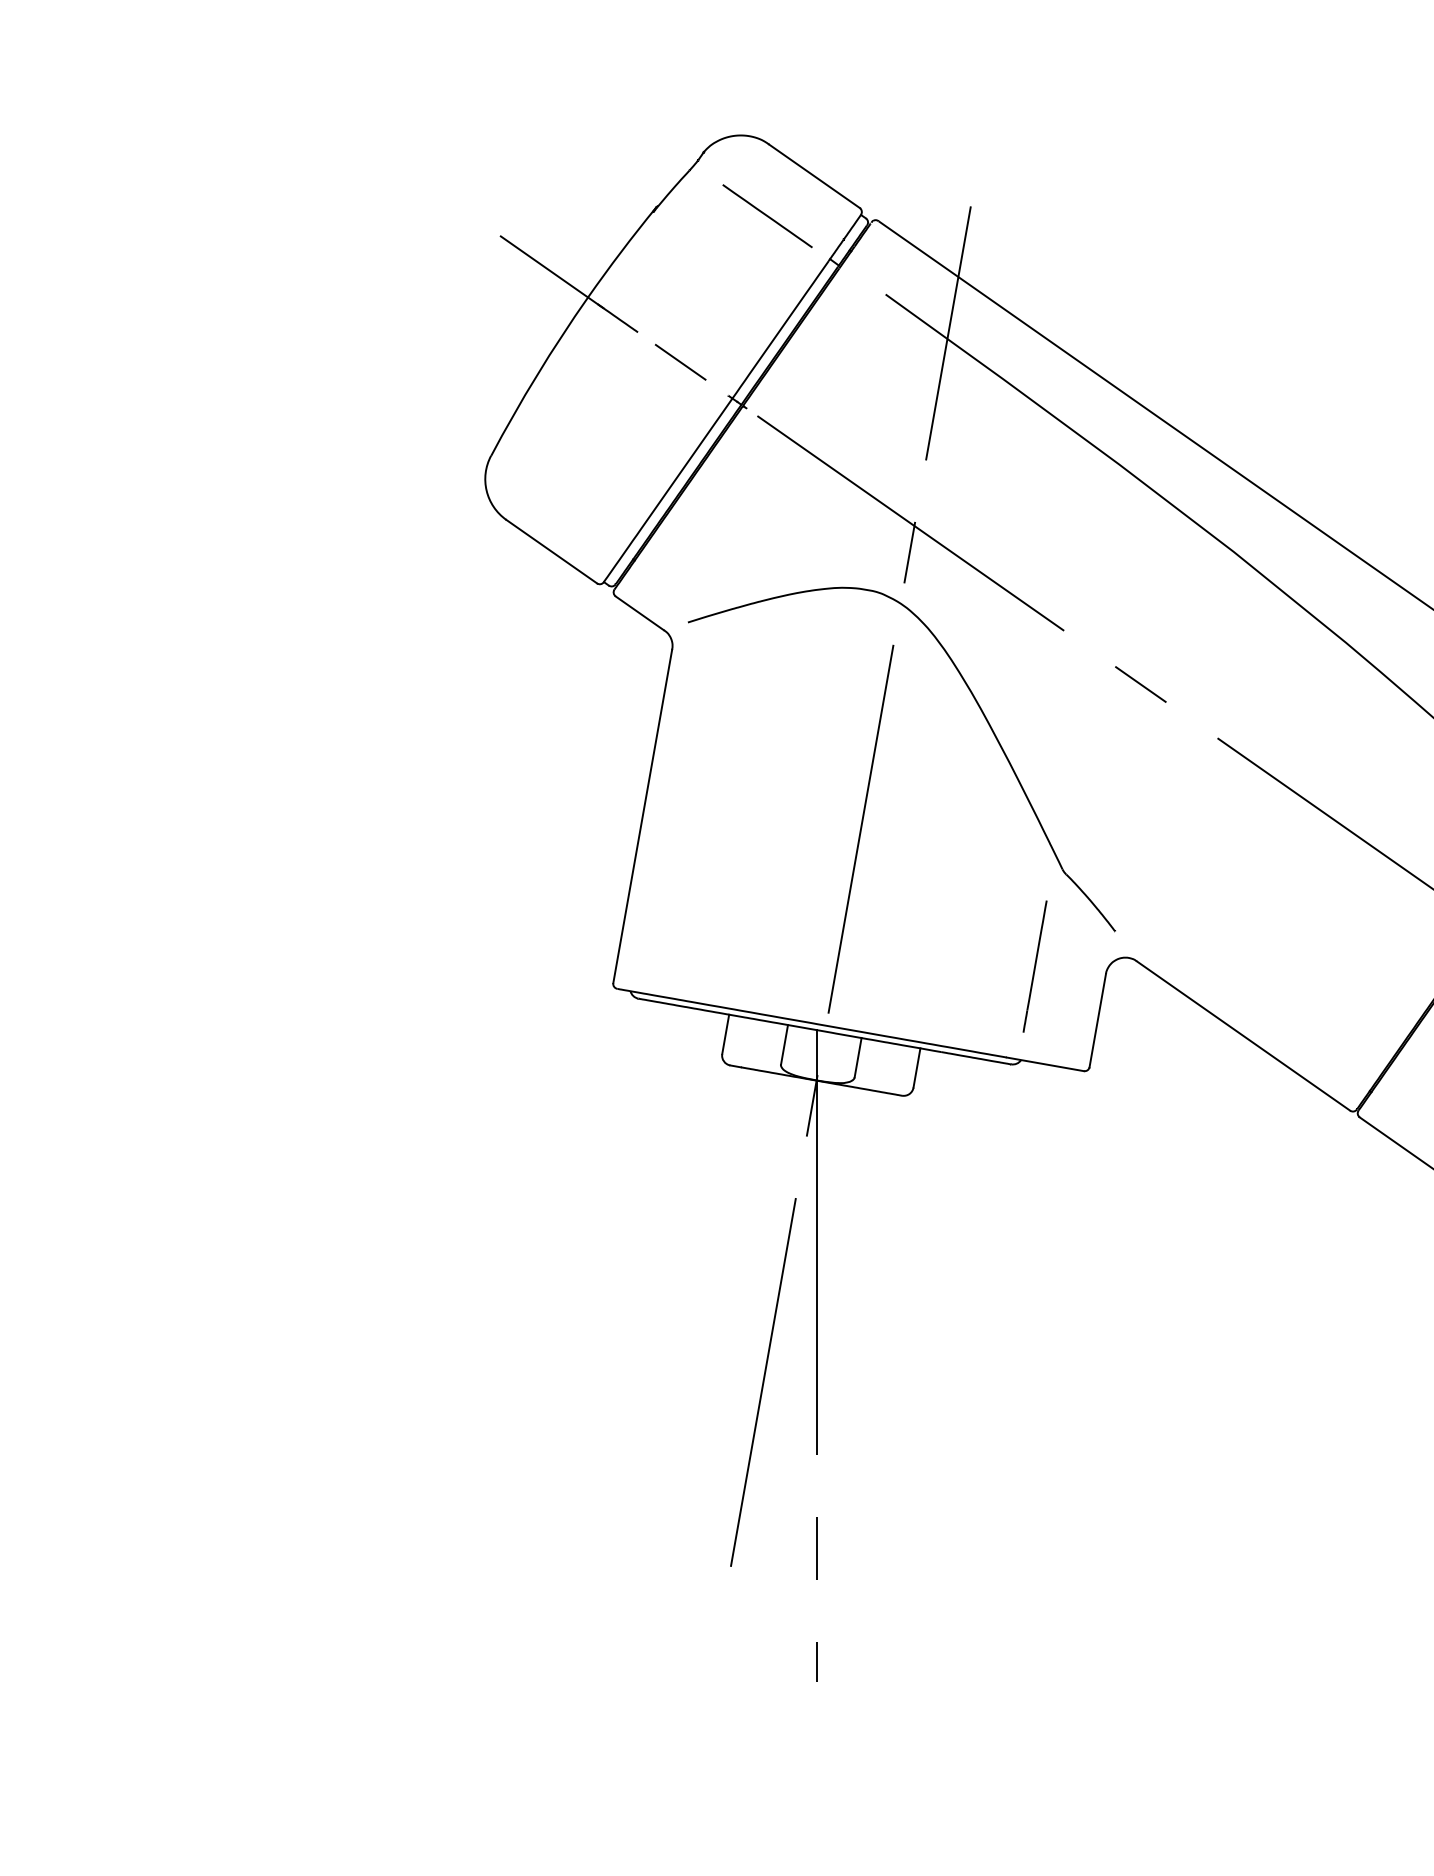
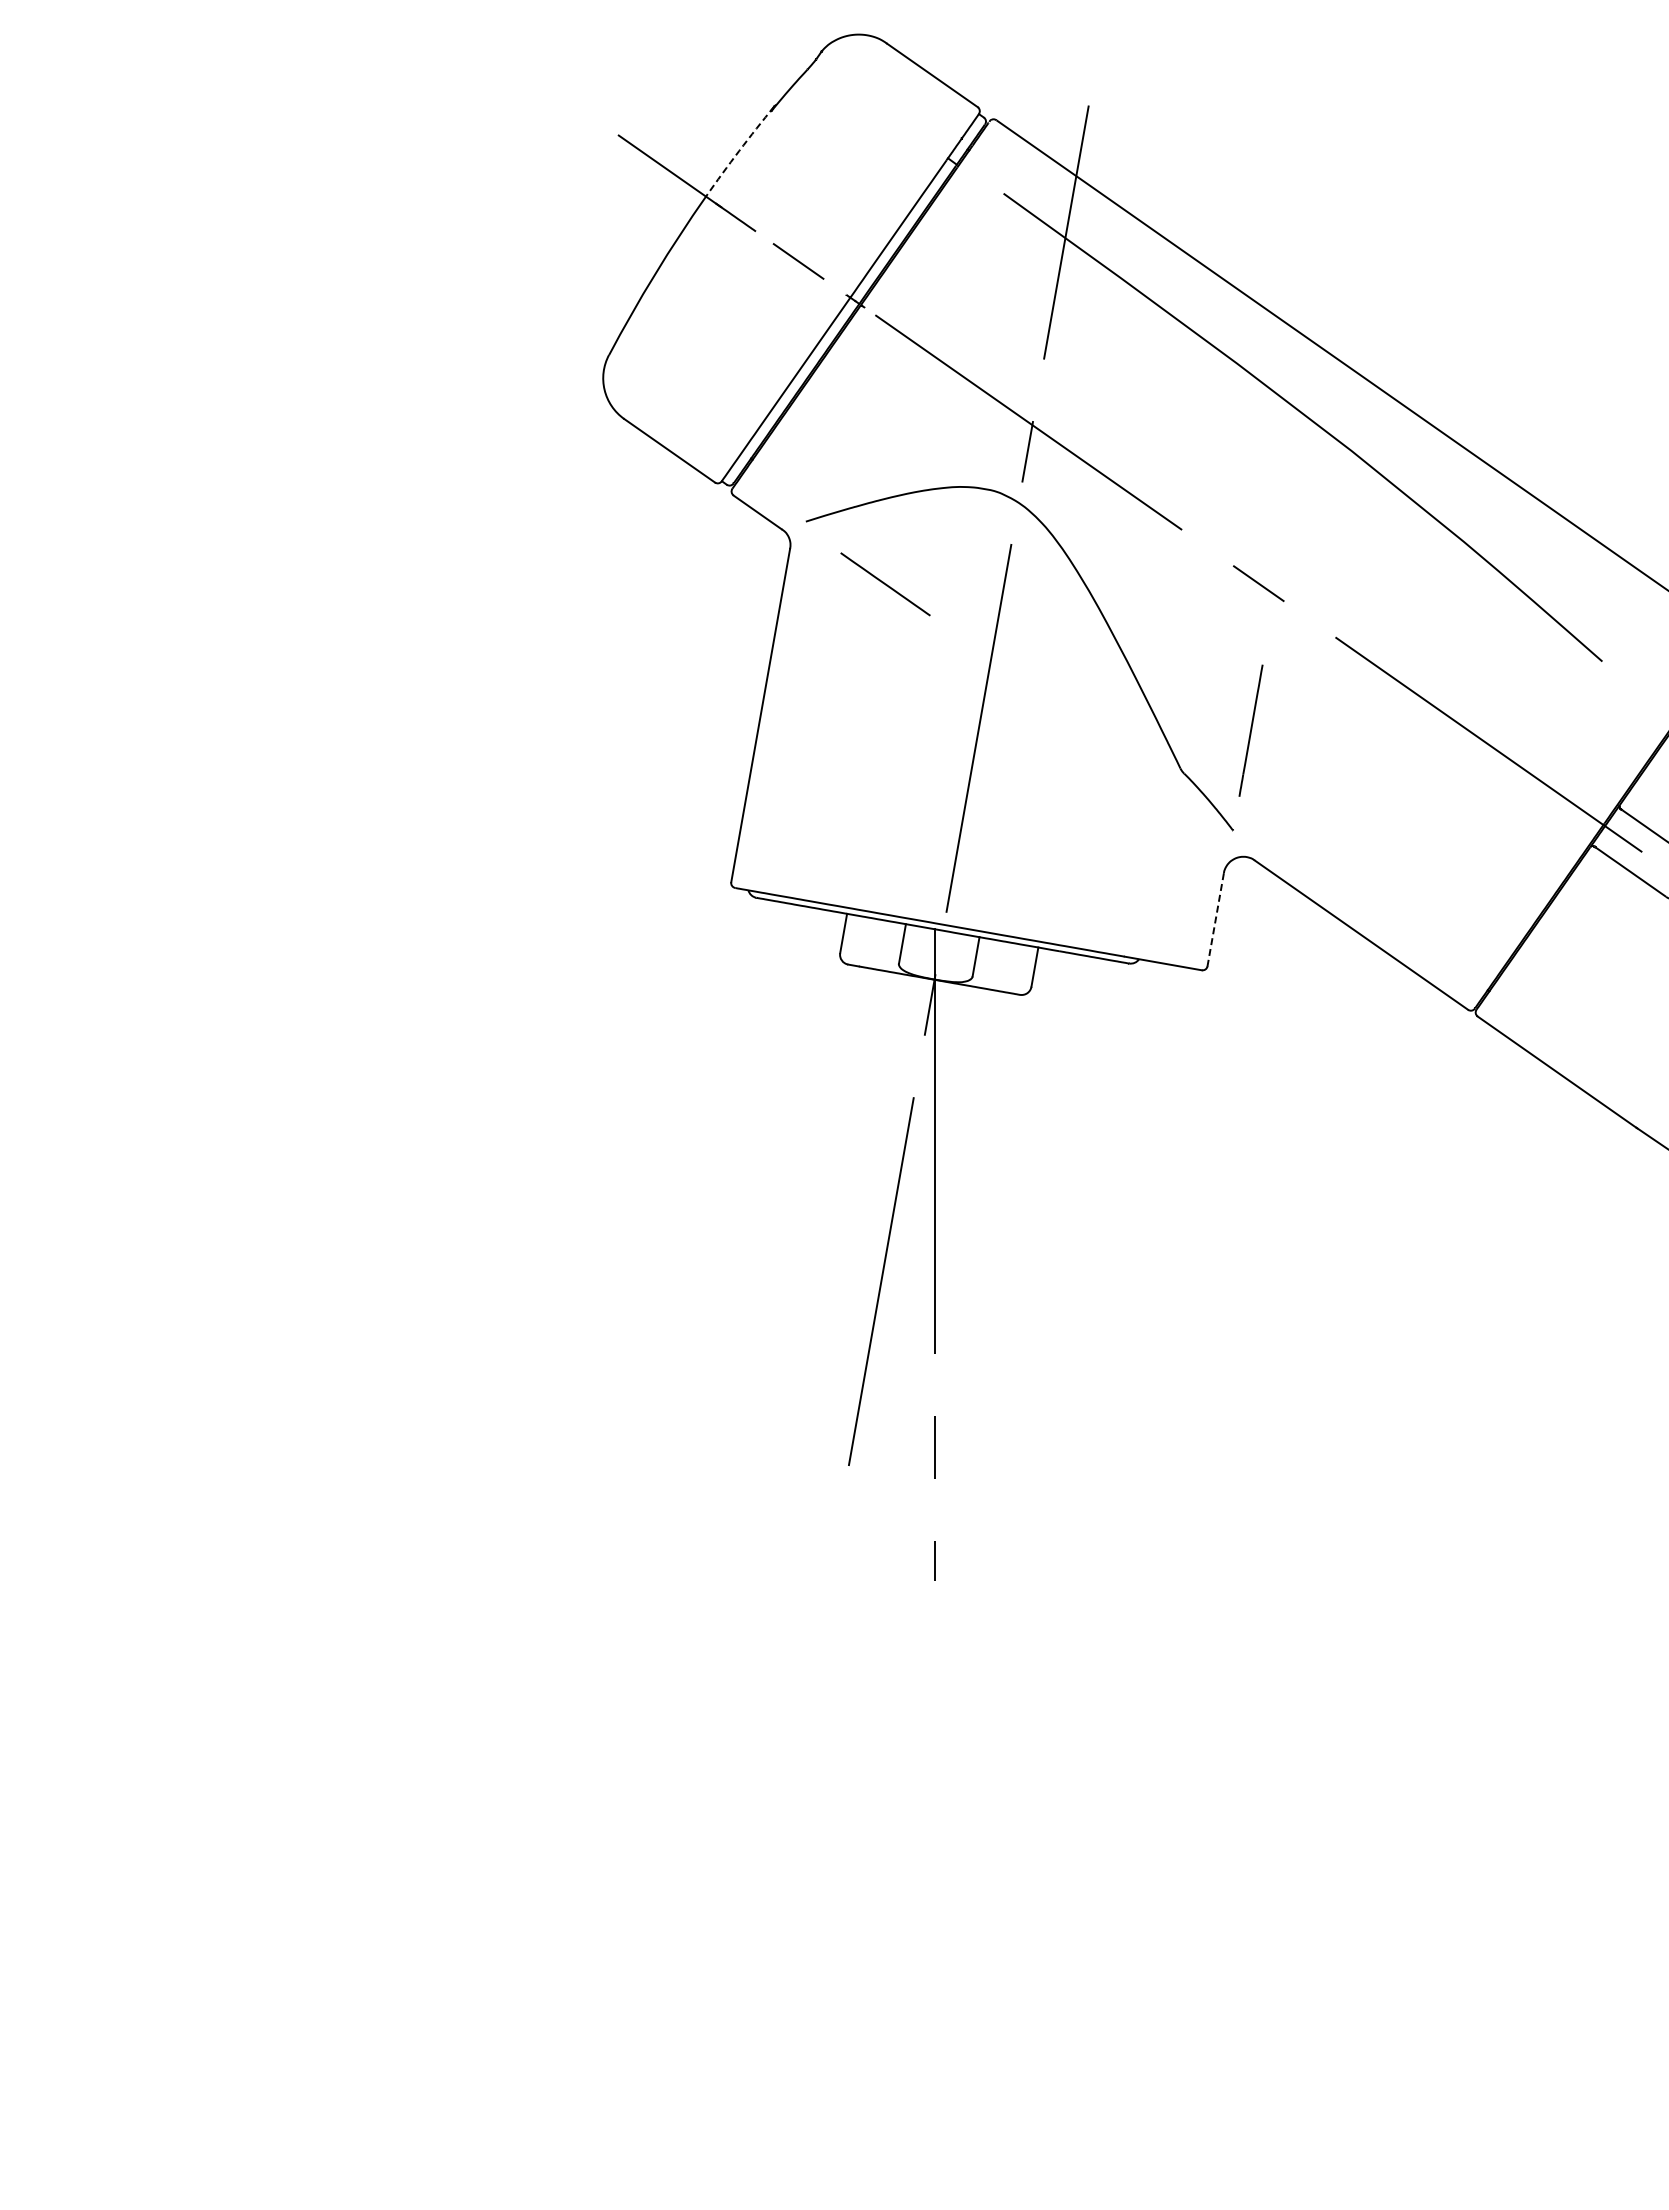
line: (767, 216) -> (885, 584), moved
arc: (621, 251) -> (739, 150), solid -> dashed
line: (1034, 966) -> (1250, 730), moved
line: (1097, 1020) -> (1215, 919), solid -> dashed

